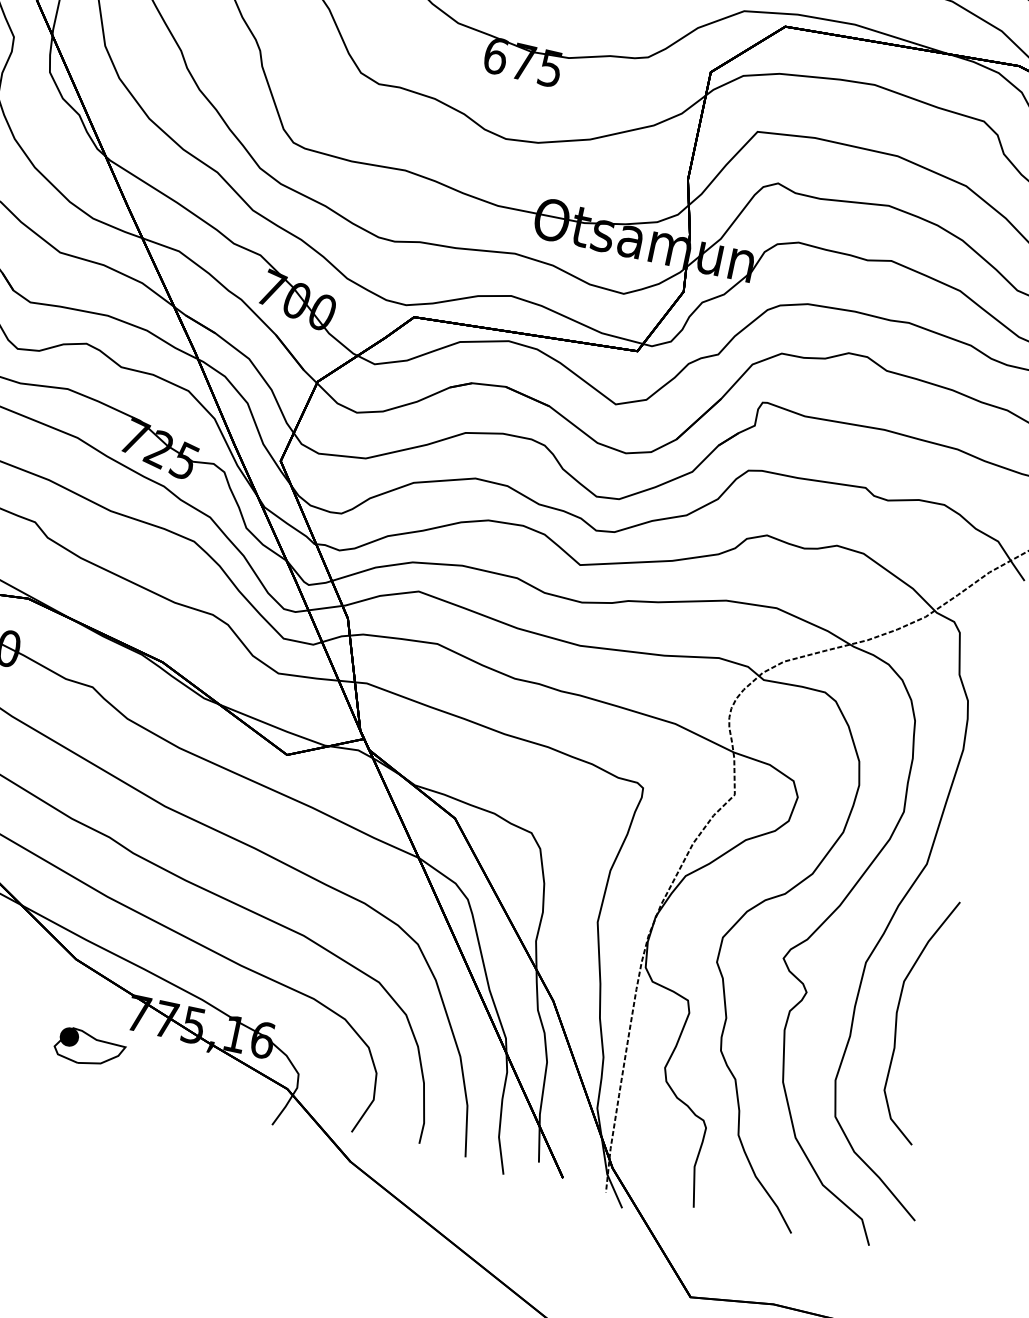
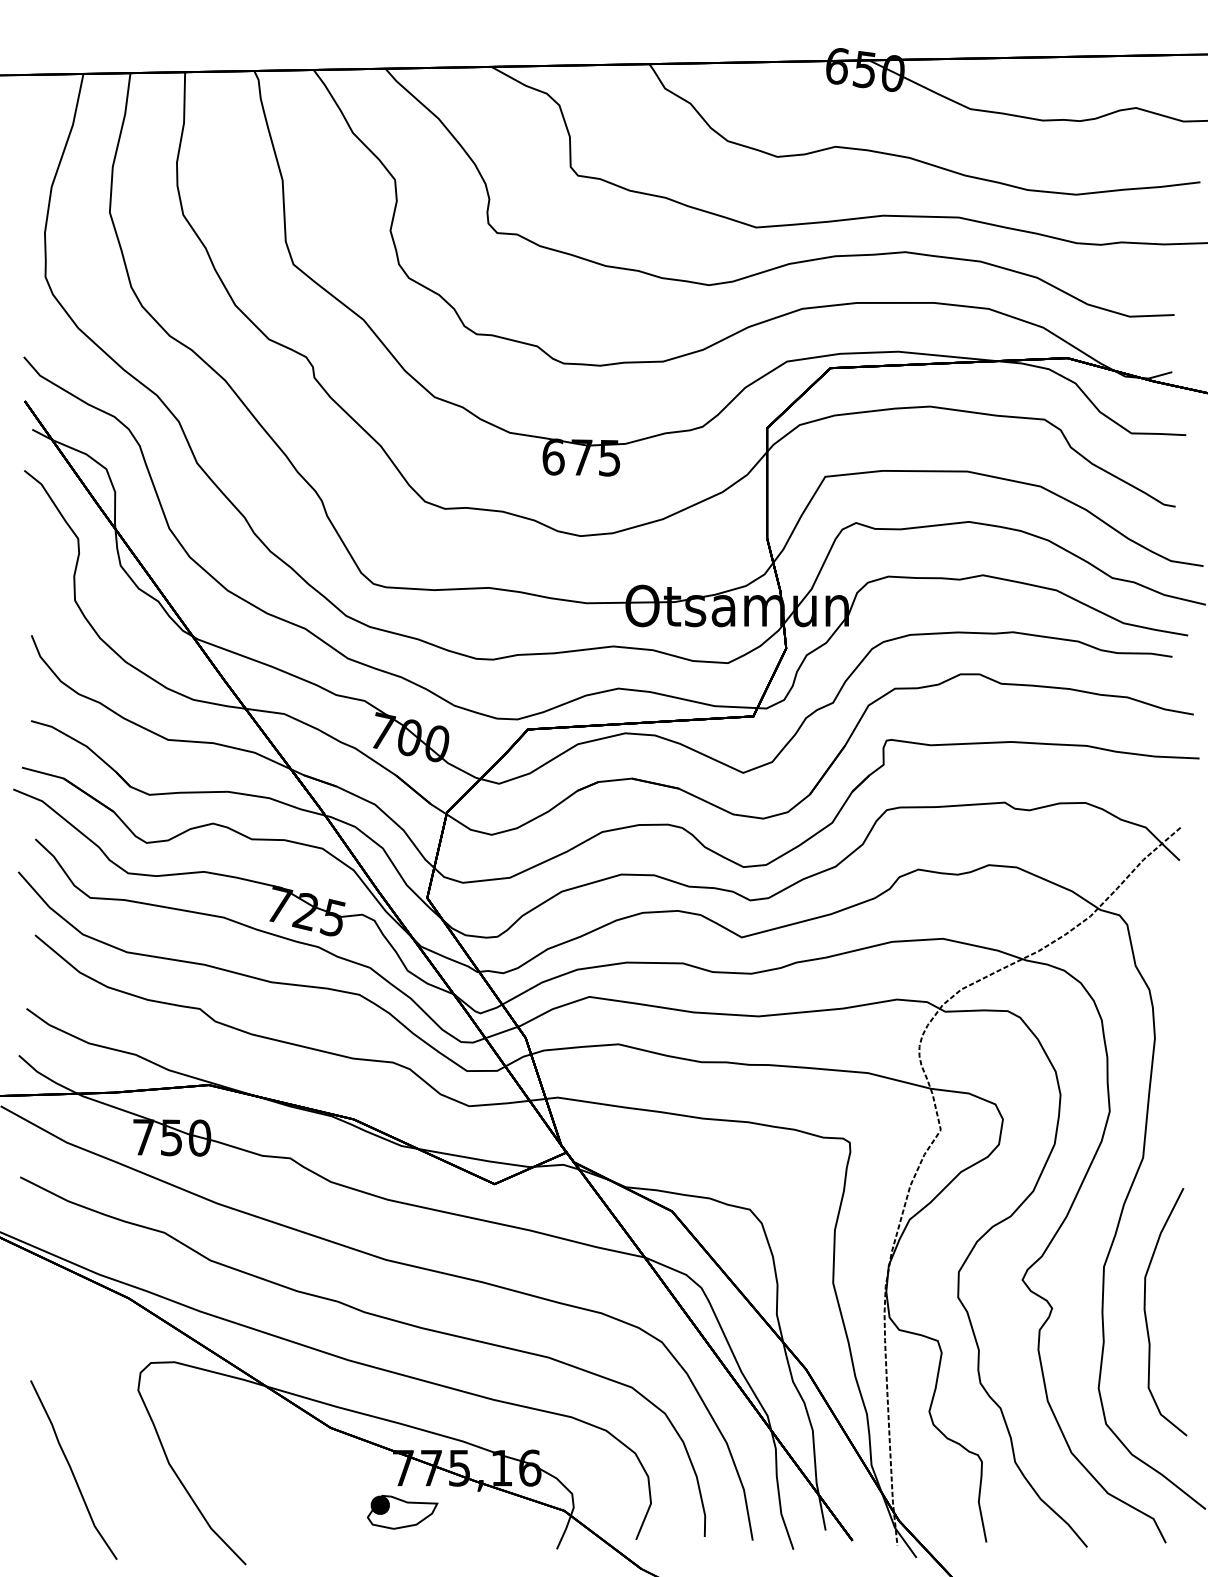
part: (89, 1048) -> (402, 1512), moved

